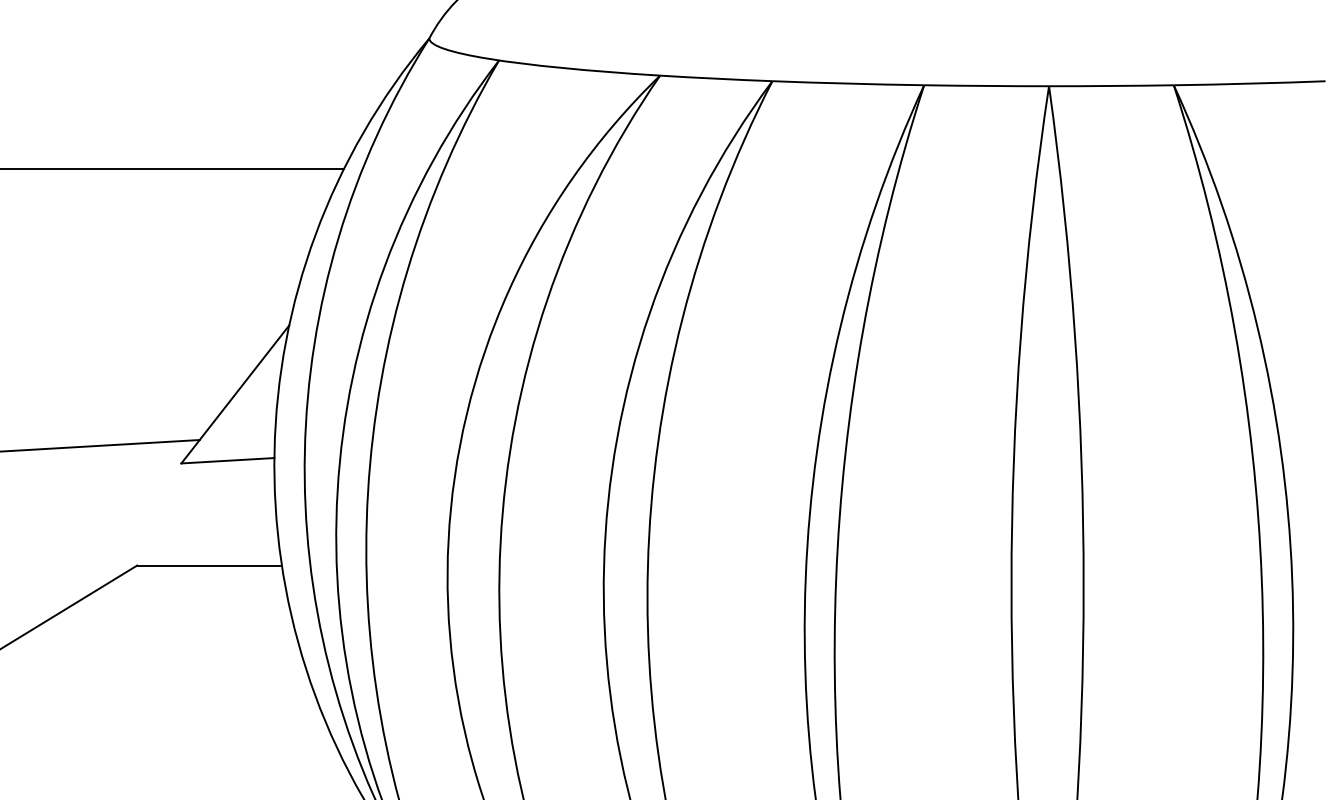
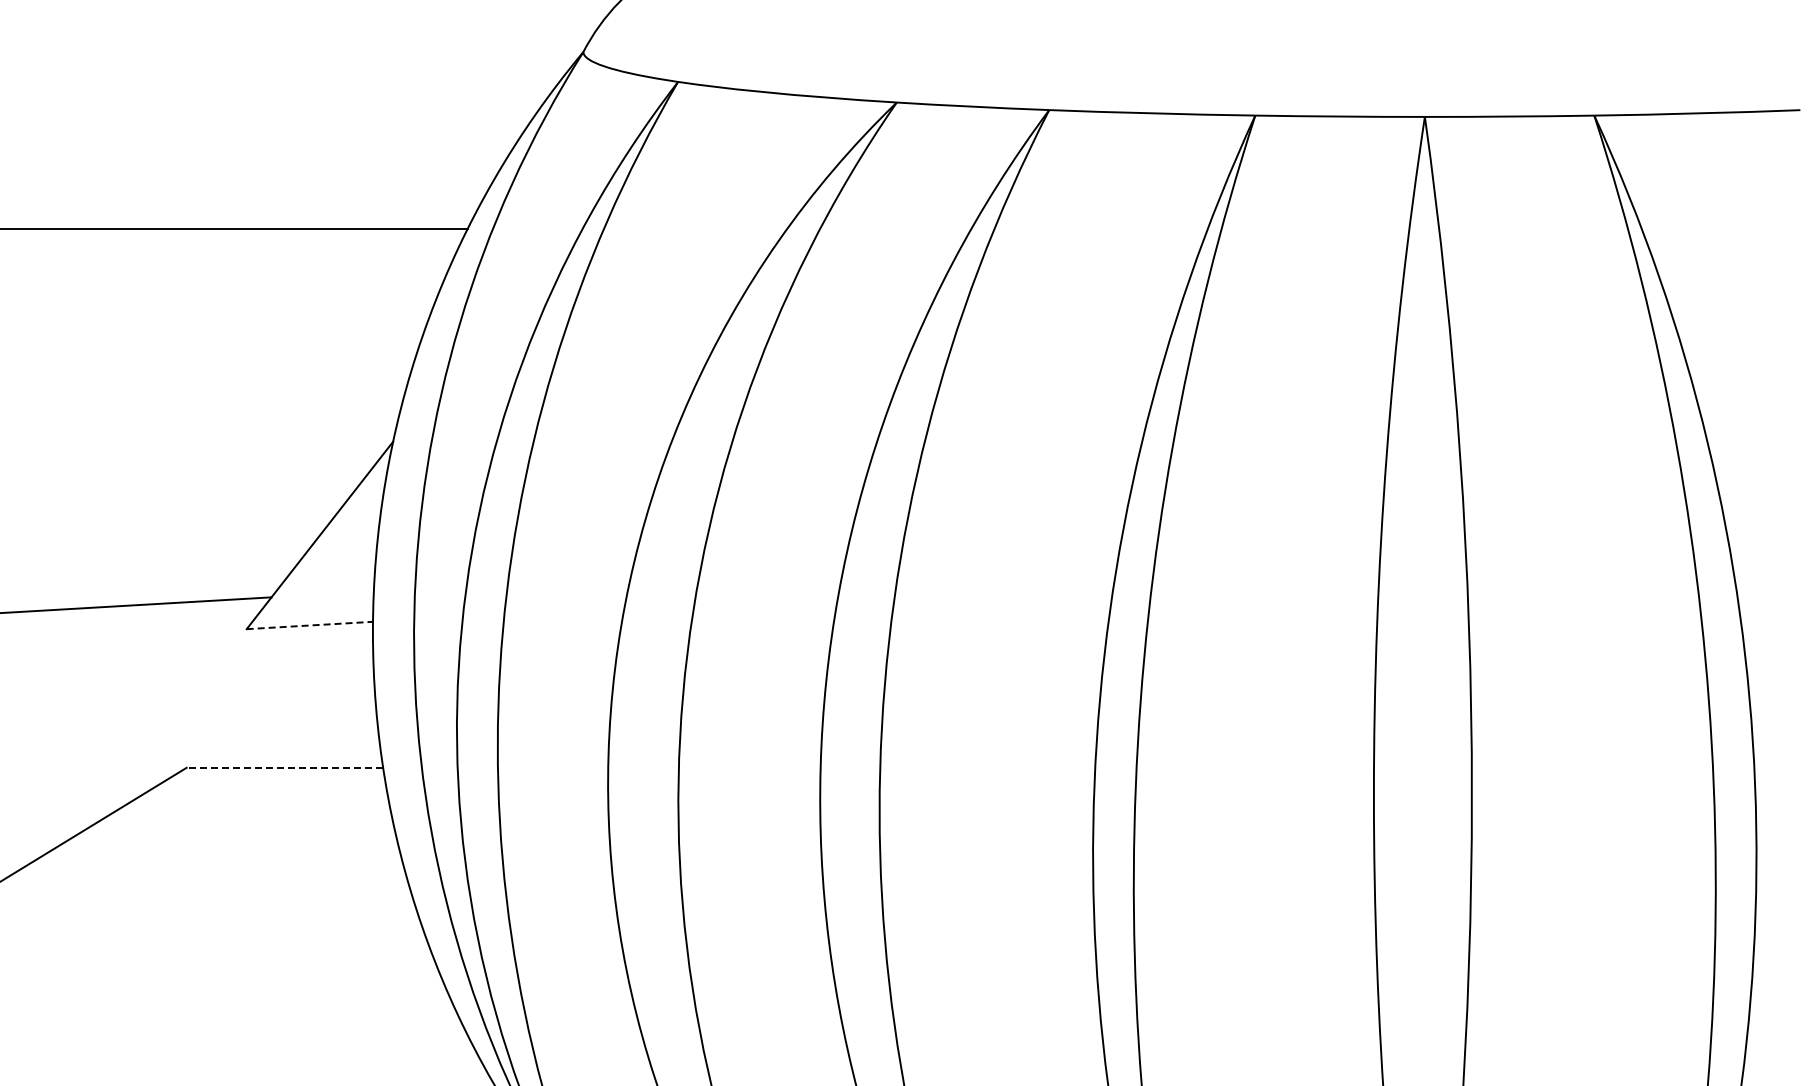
line: (228, 460) -> (310, 625), solid -> dashed
line: (209, 565) -> (284, 767), solid -> dashed

